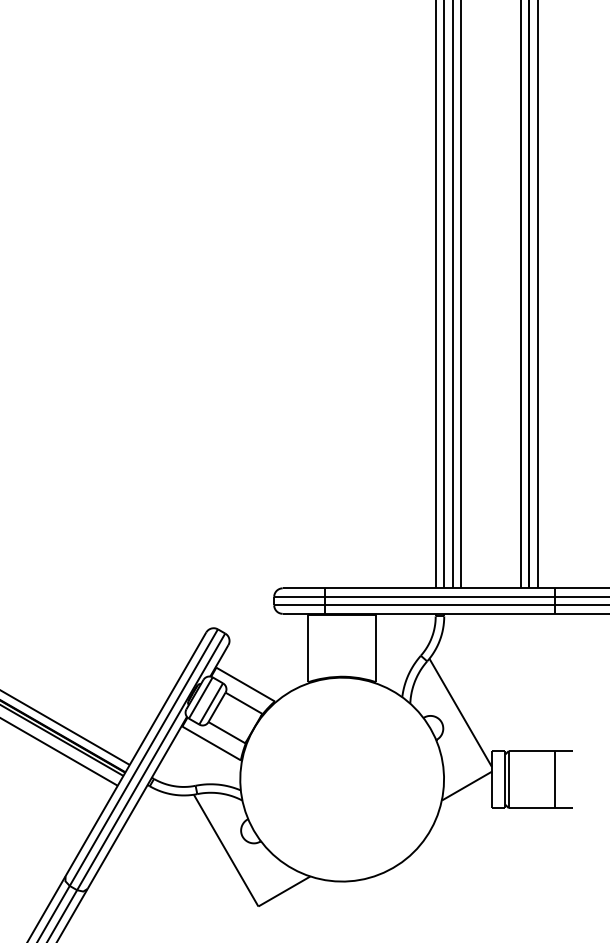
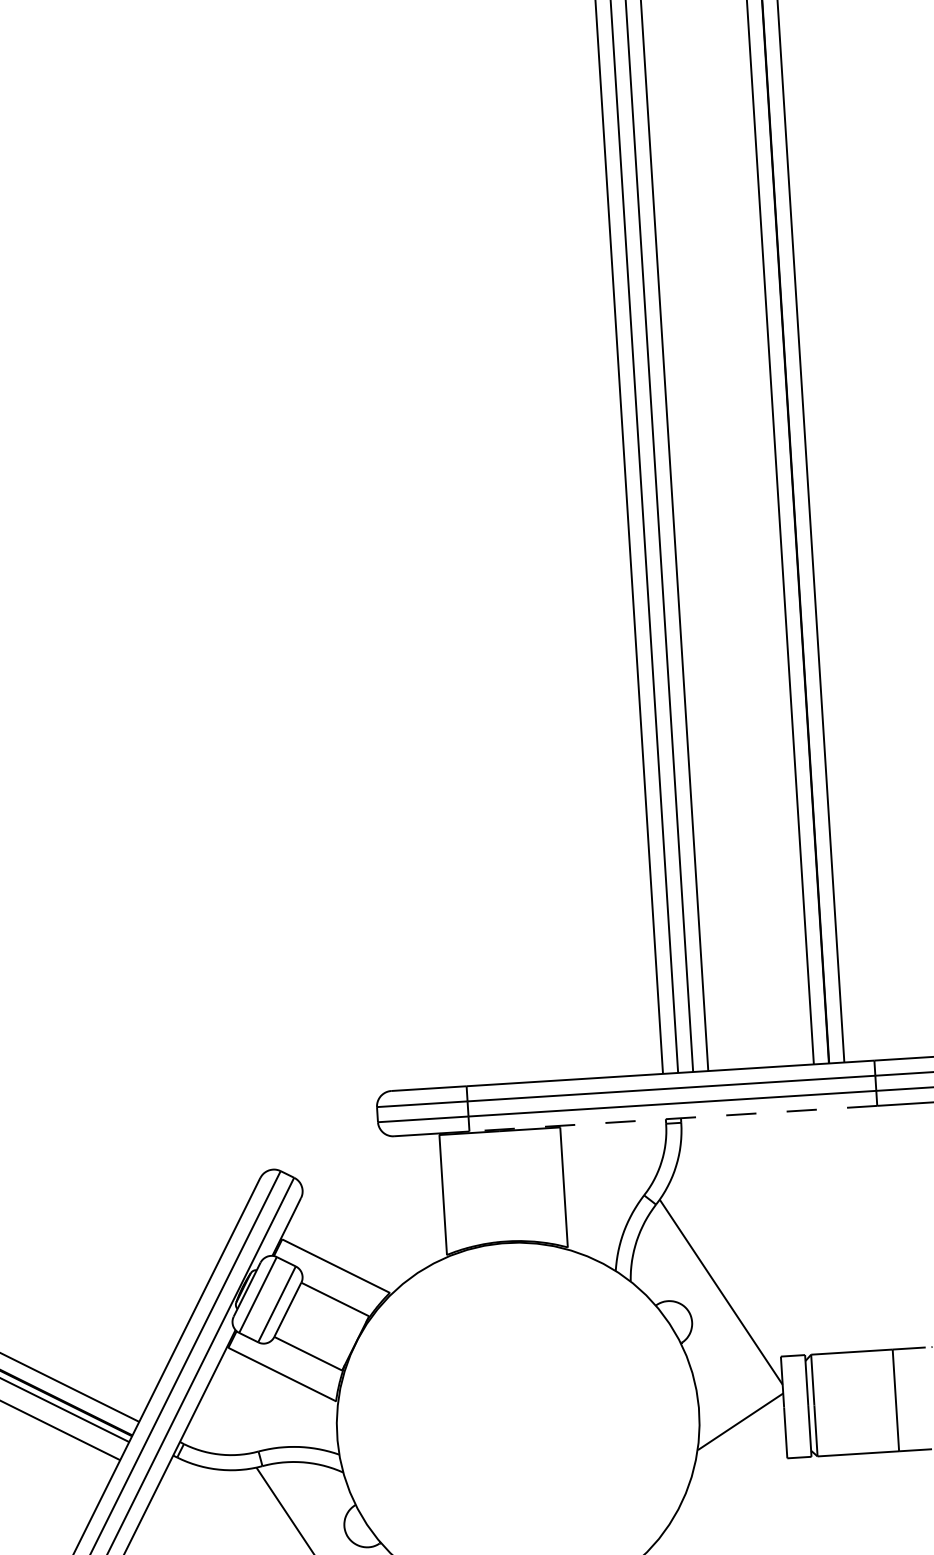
line: (439, 613) -> (672, 1118), solid -> dashed

